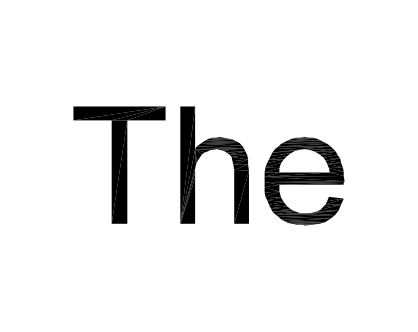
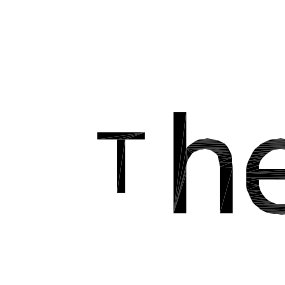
part: (119, 164) -> (121, 162), size x0.6

